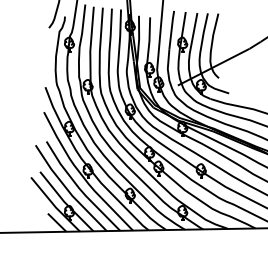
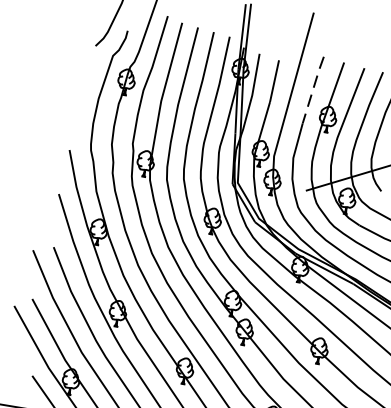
line: (171, 29) -> (312, 88), solid -> dashed

